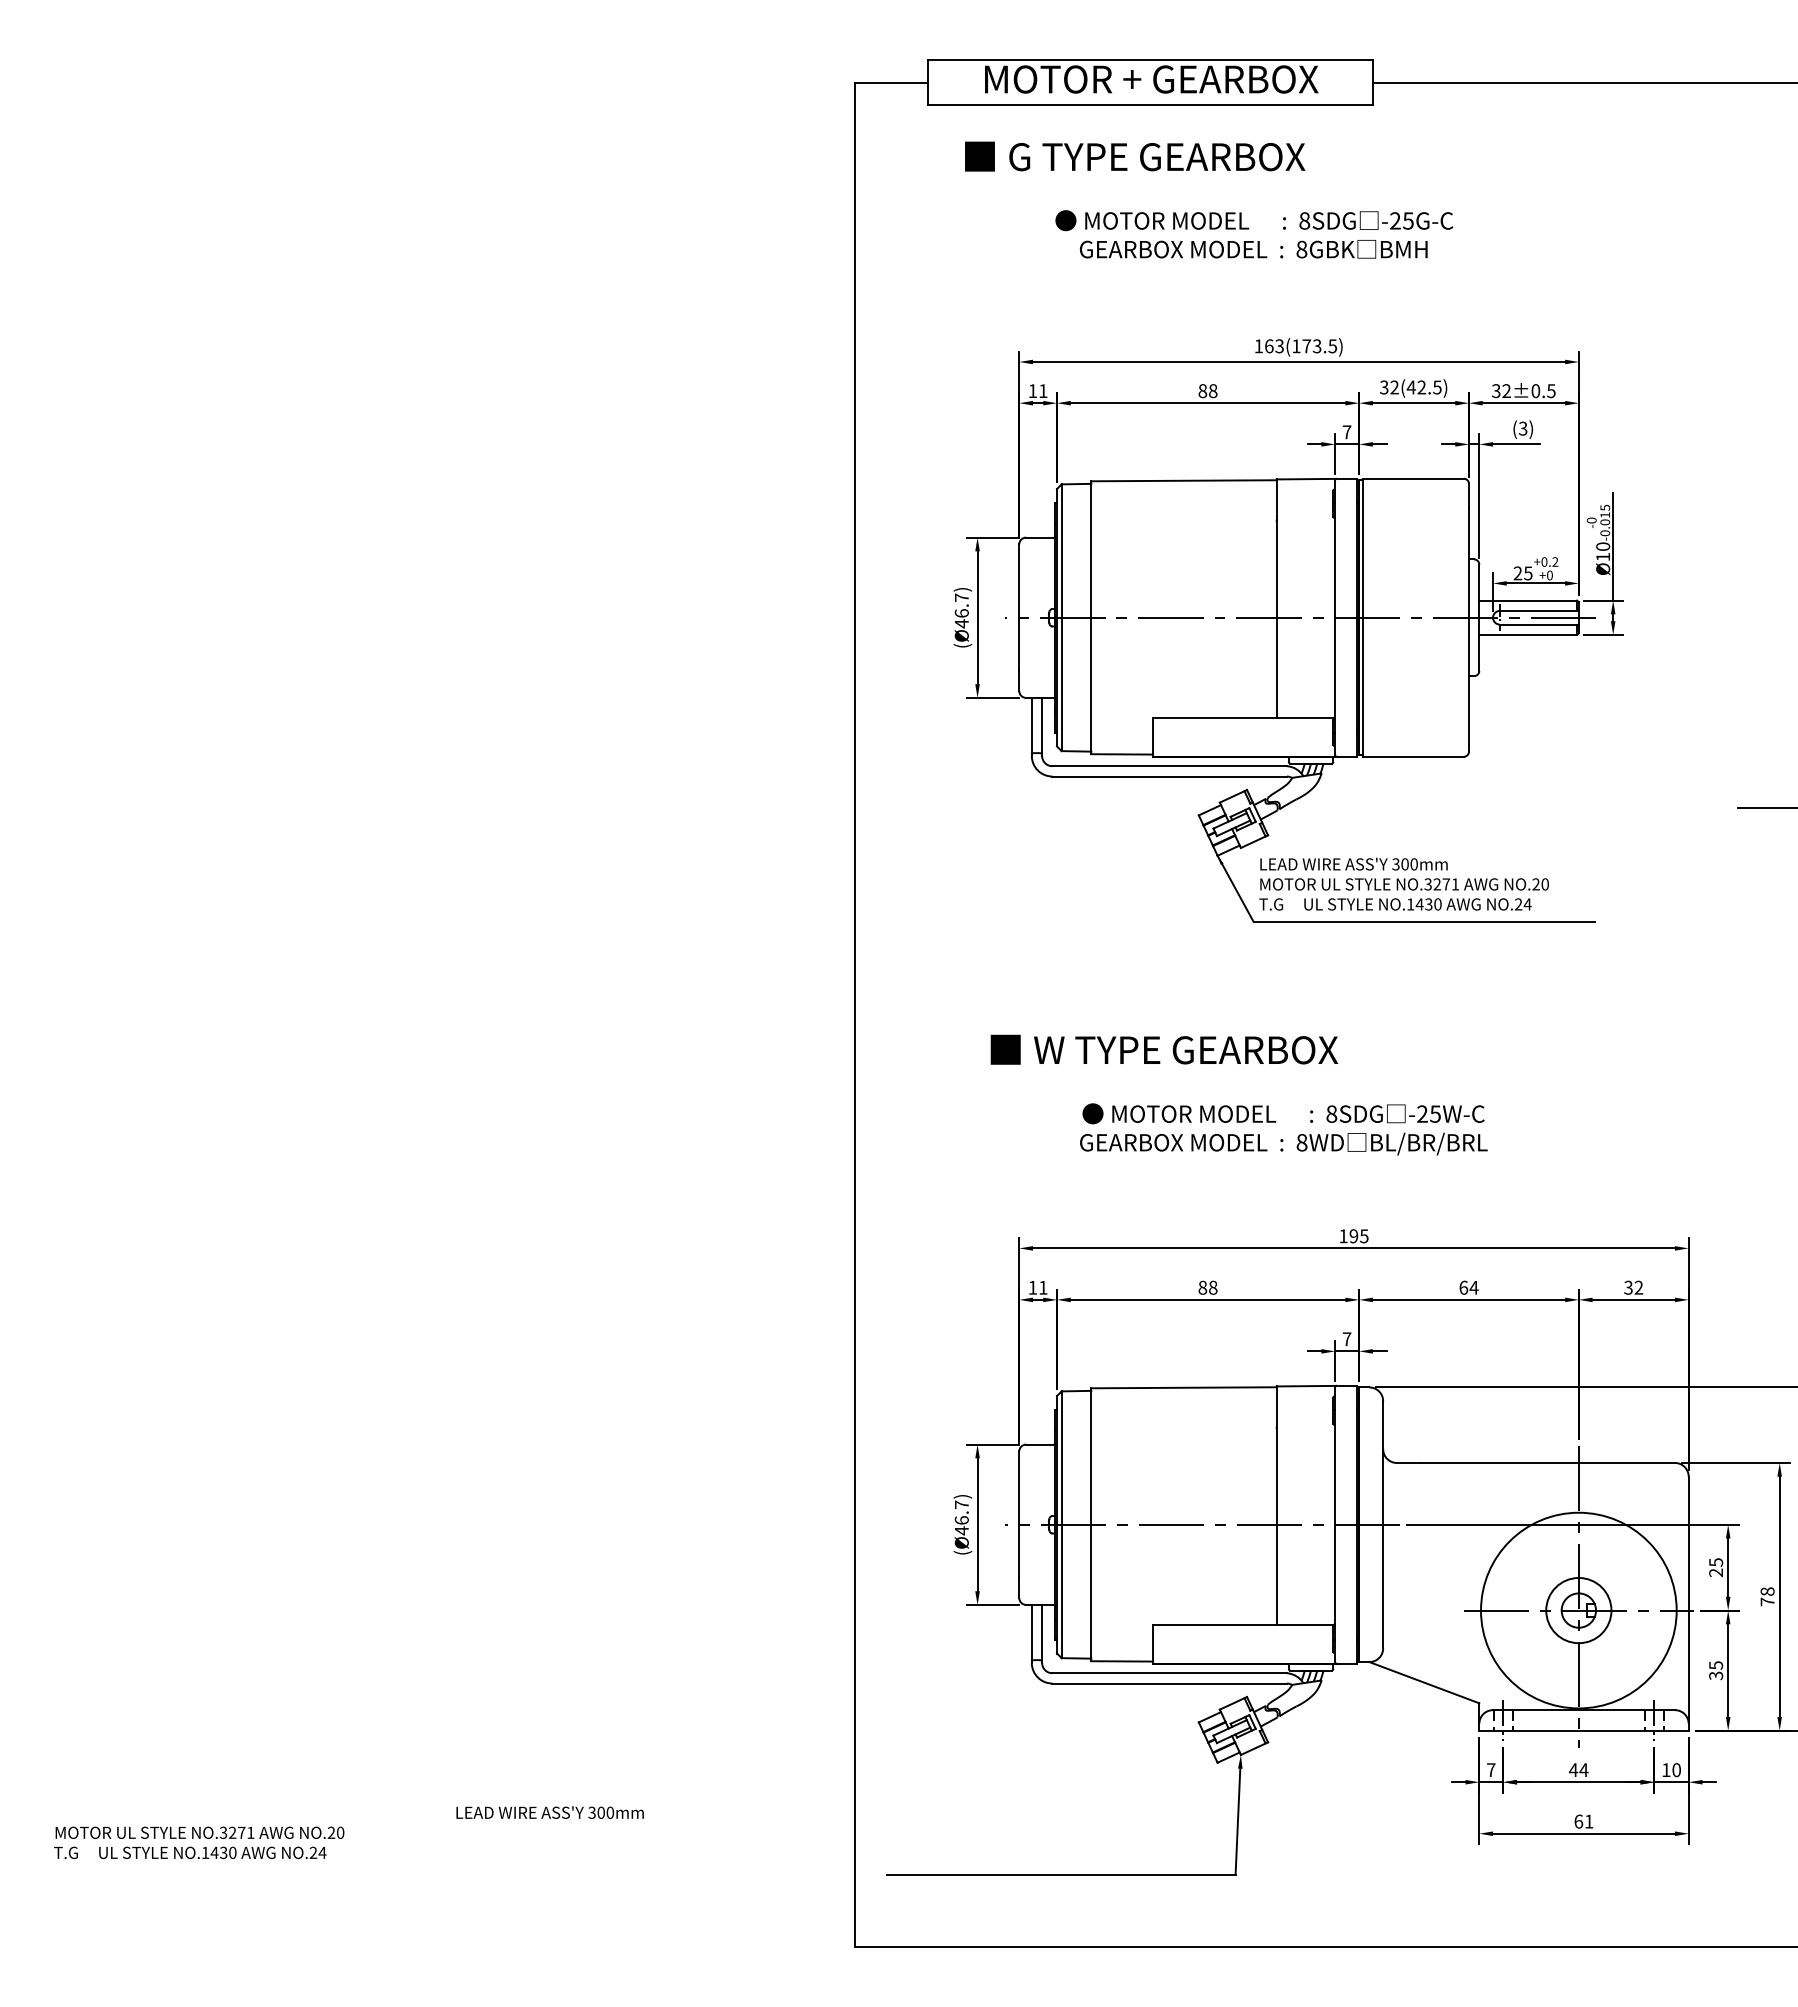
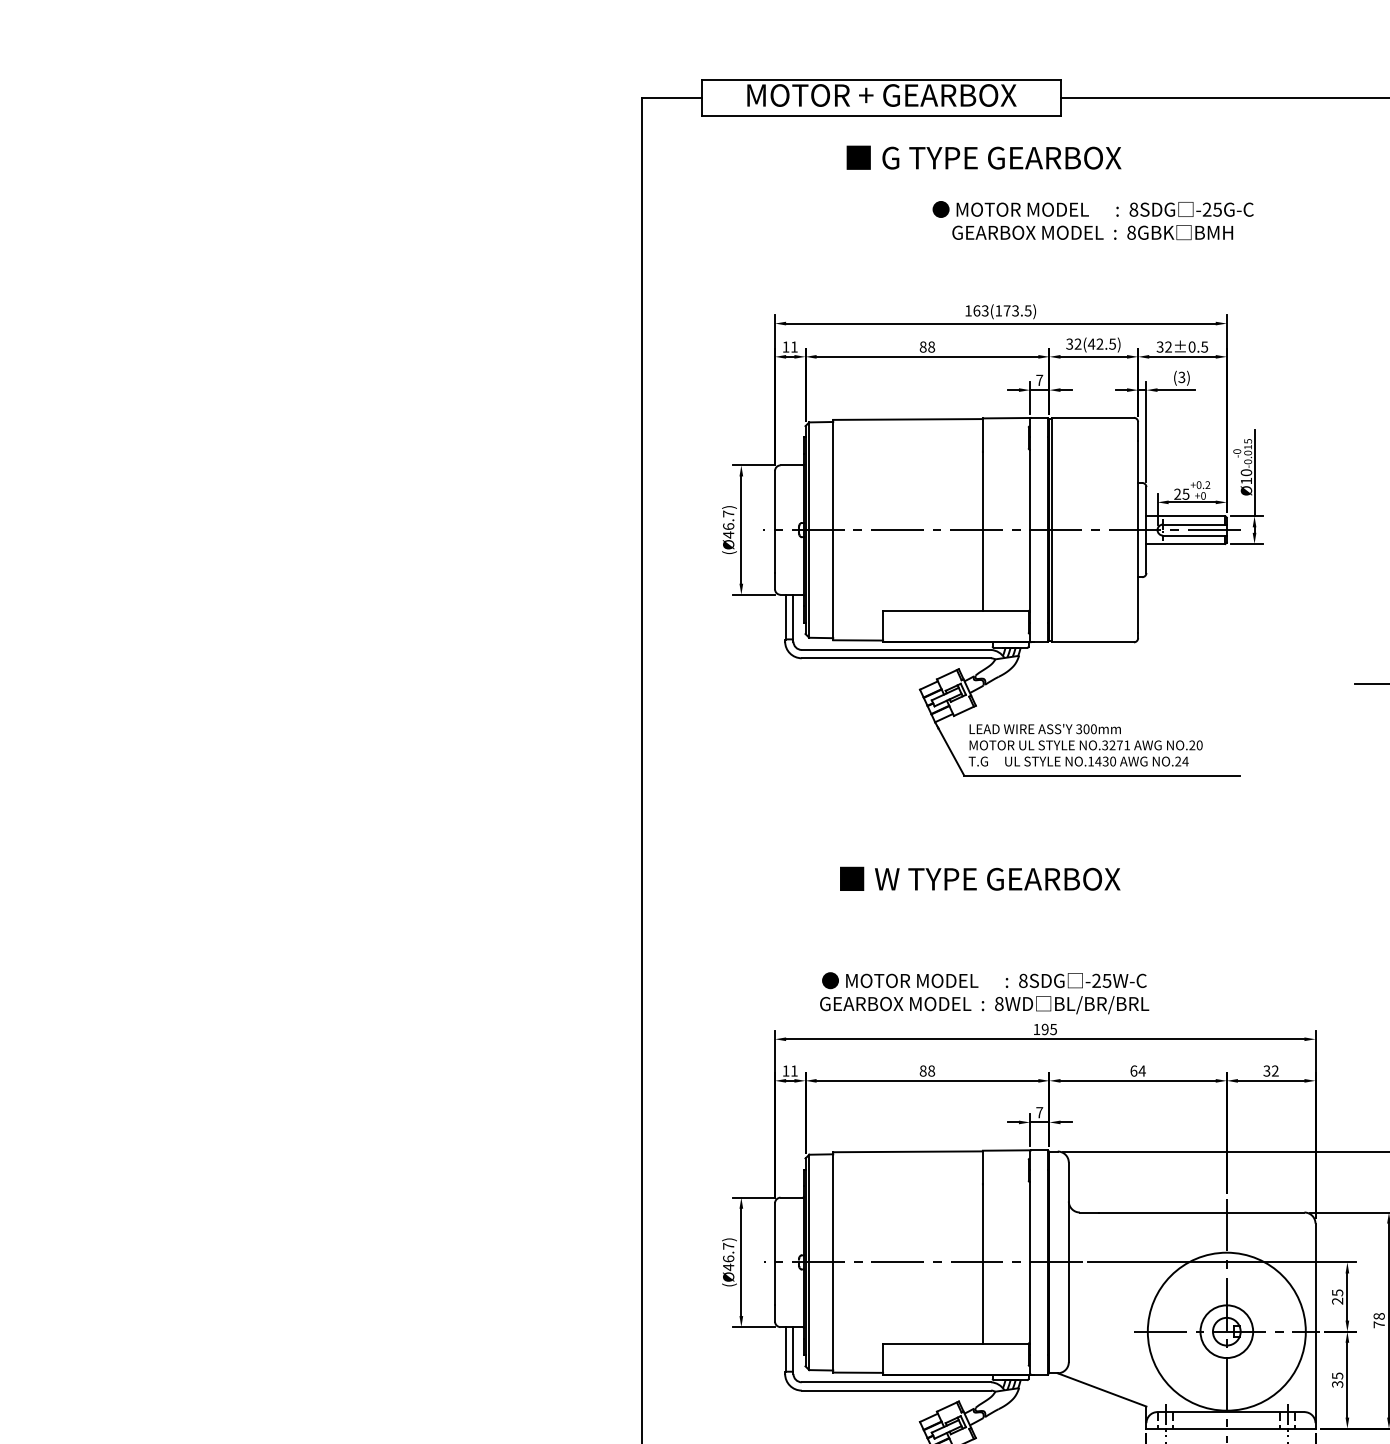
text: (1135, 156) -> (984, 157), moved
text: (1254, 234) -> (1093, 220), moved
text: (1164, 1049) -> (980, 878), moved
text: (1283, 1129) -> (984, 993), moved

